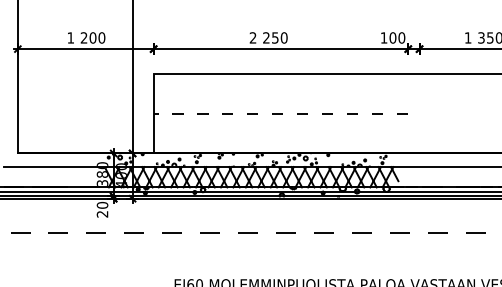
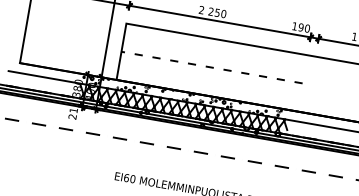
text: (392, 37) -> (300, 27), 100 -> 190
text: (102, 204) -> (73, 109), 20 -> 21

